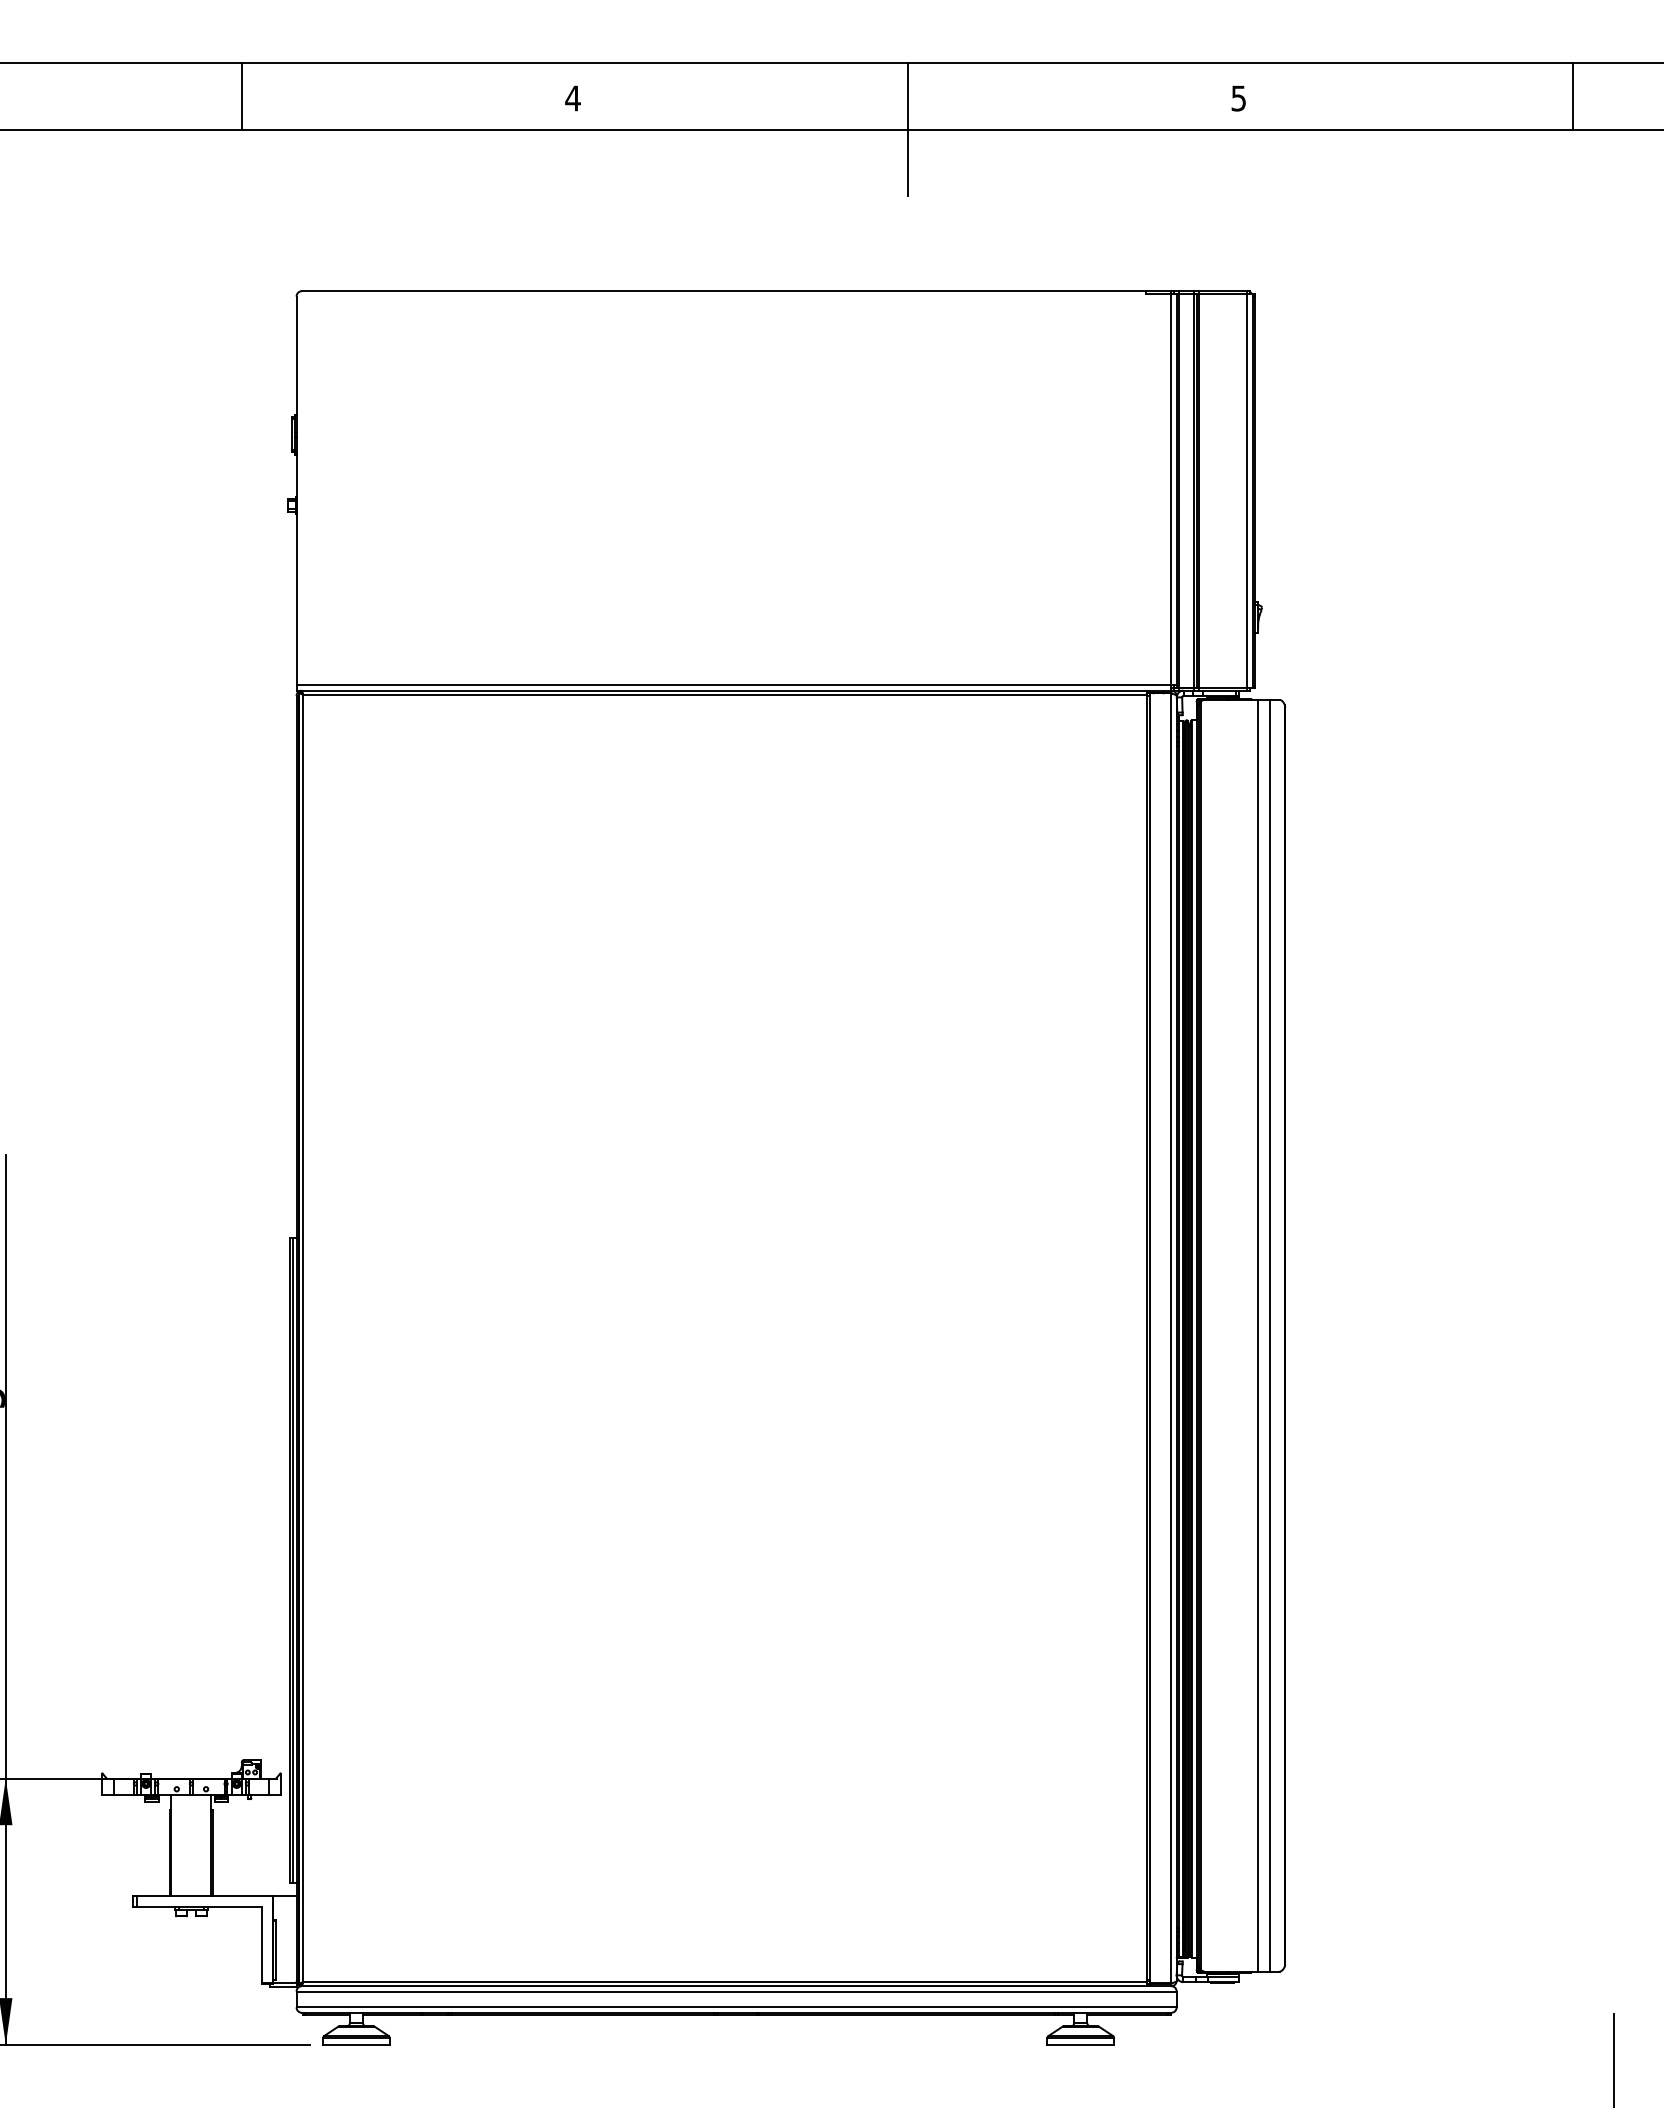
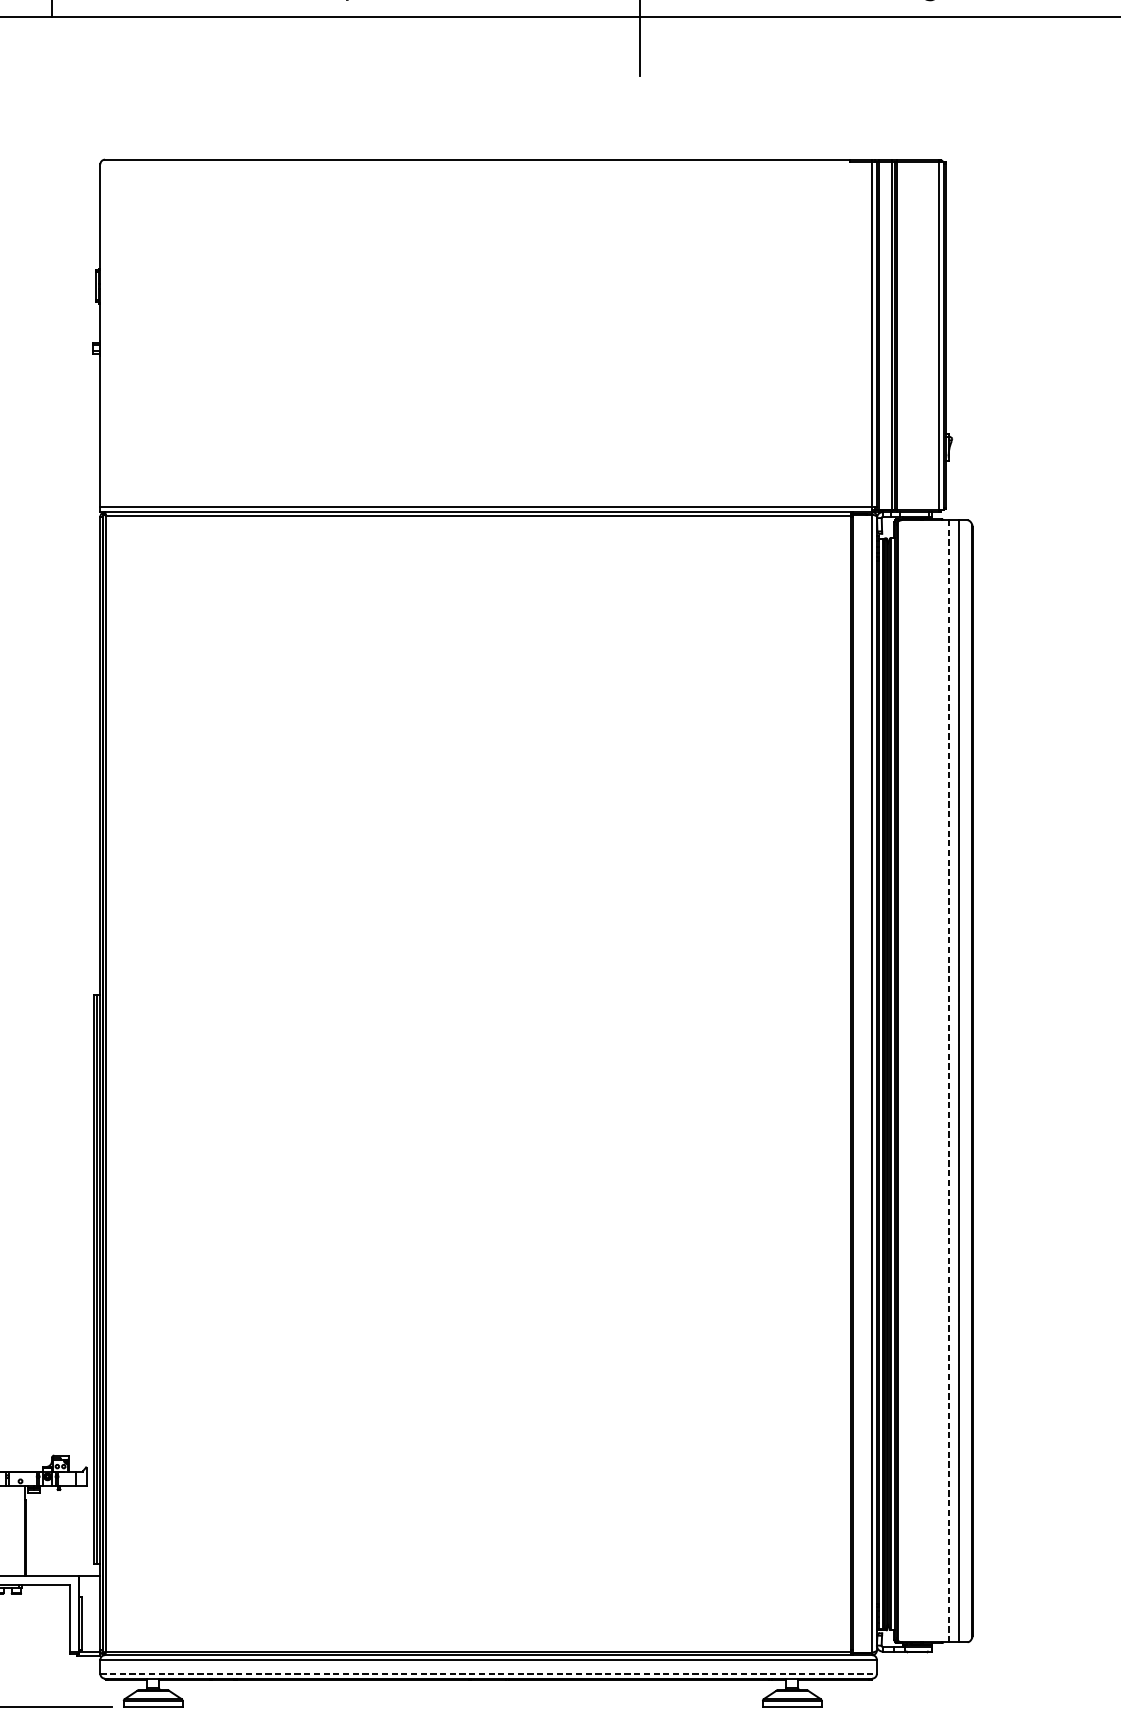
line: (1258, 1335) -> (949, 1081), solid -> dashed
line: (737, 2007) -> (489, 1673), solid -> dashed

